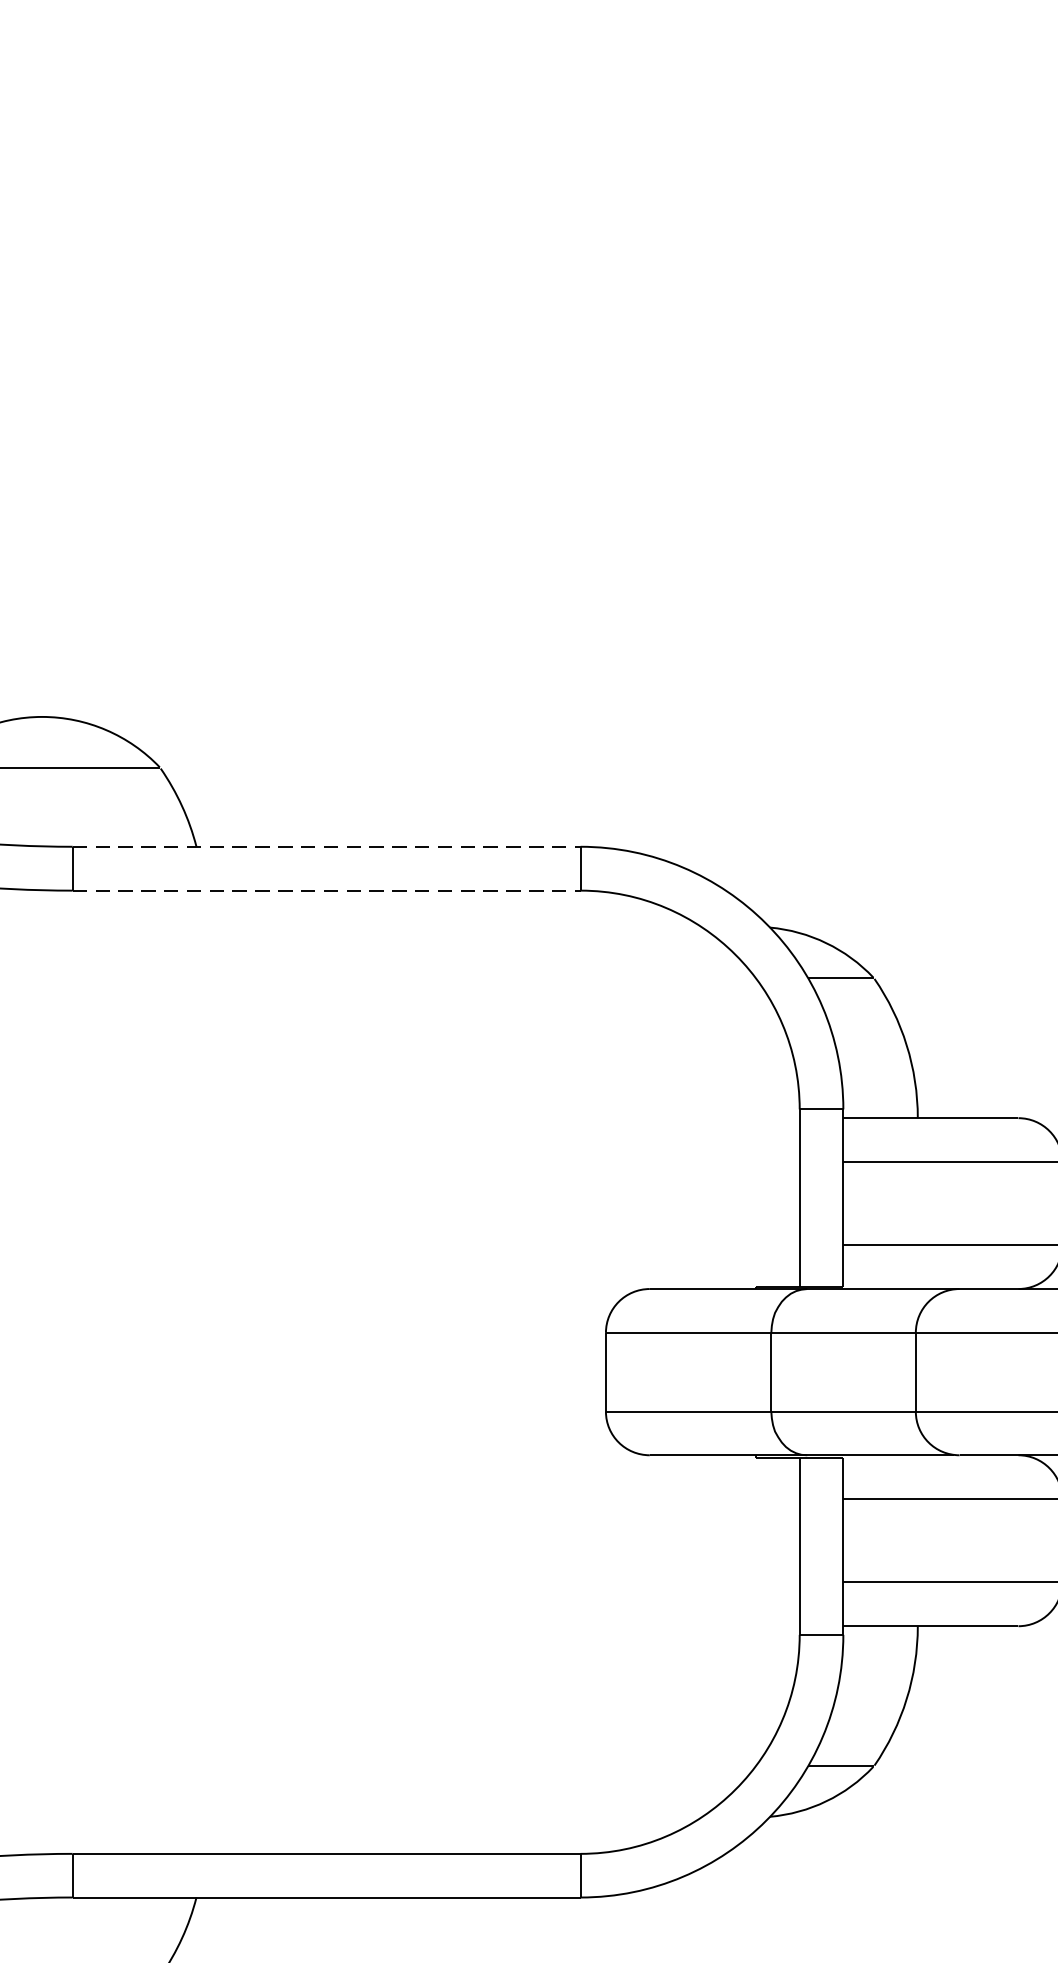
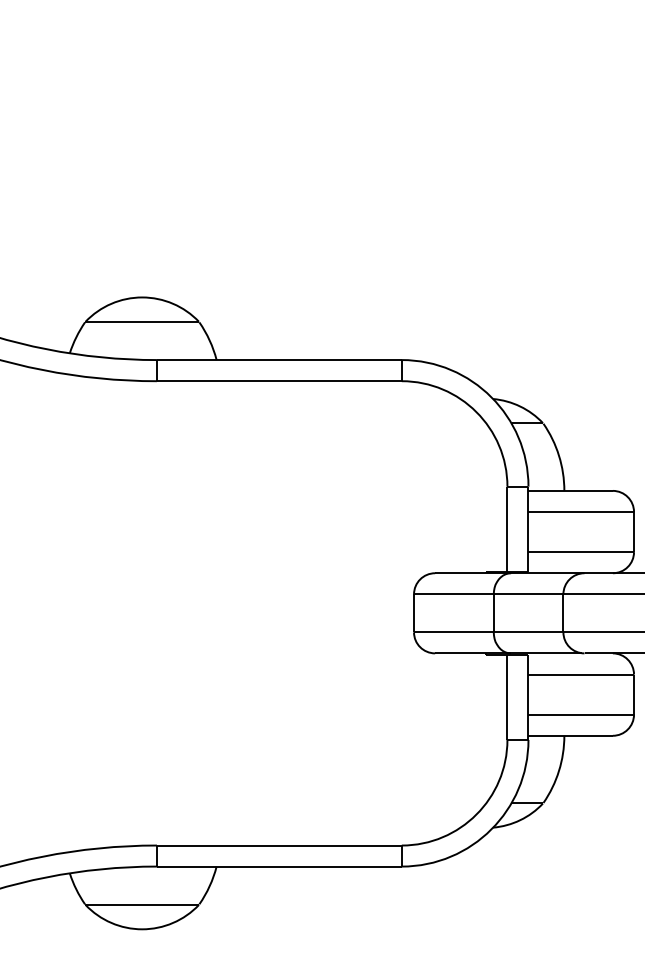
line: (326, 847) -> (279, 360), dashed -> solid
line: (326, 891) -> (279, 381), dashed -> solid

